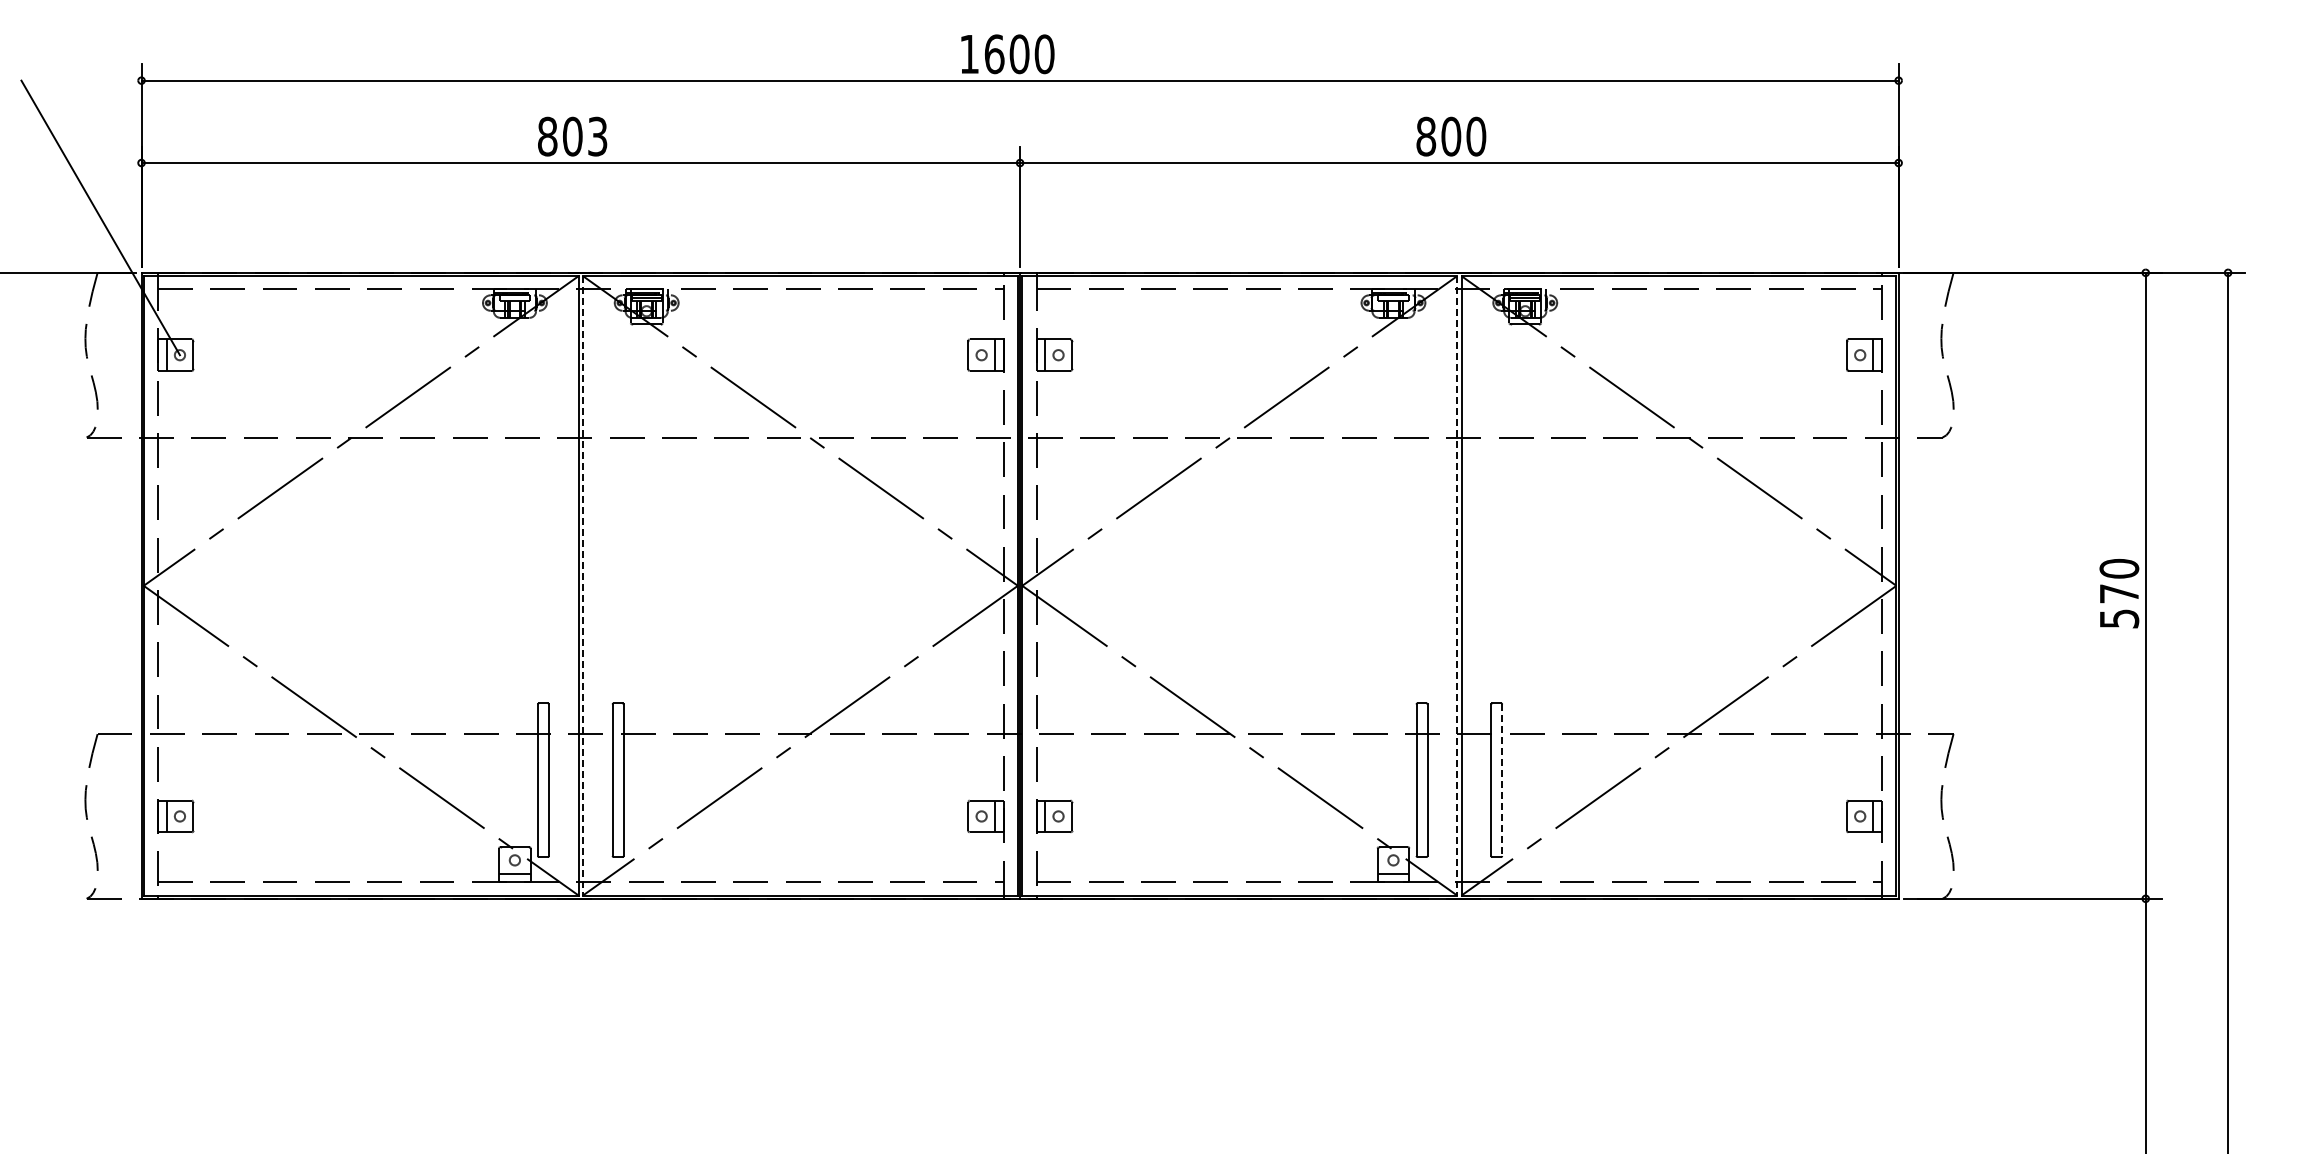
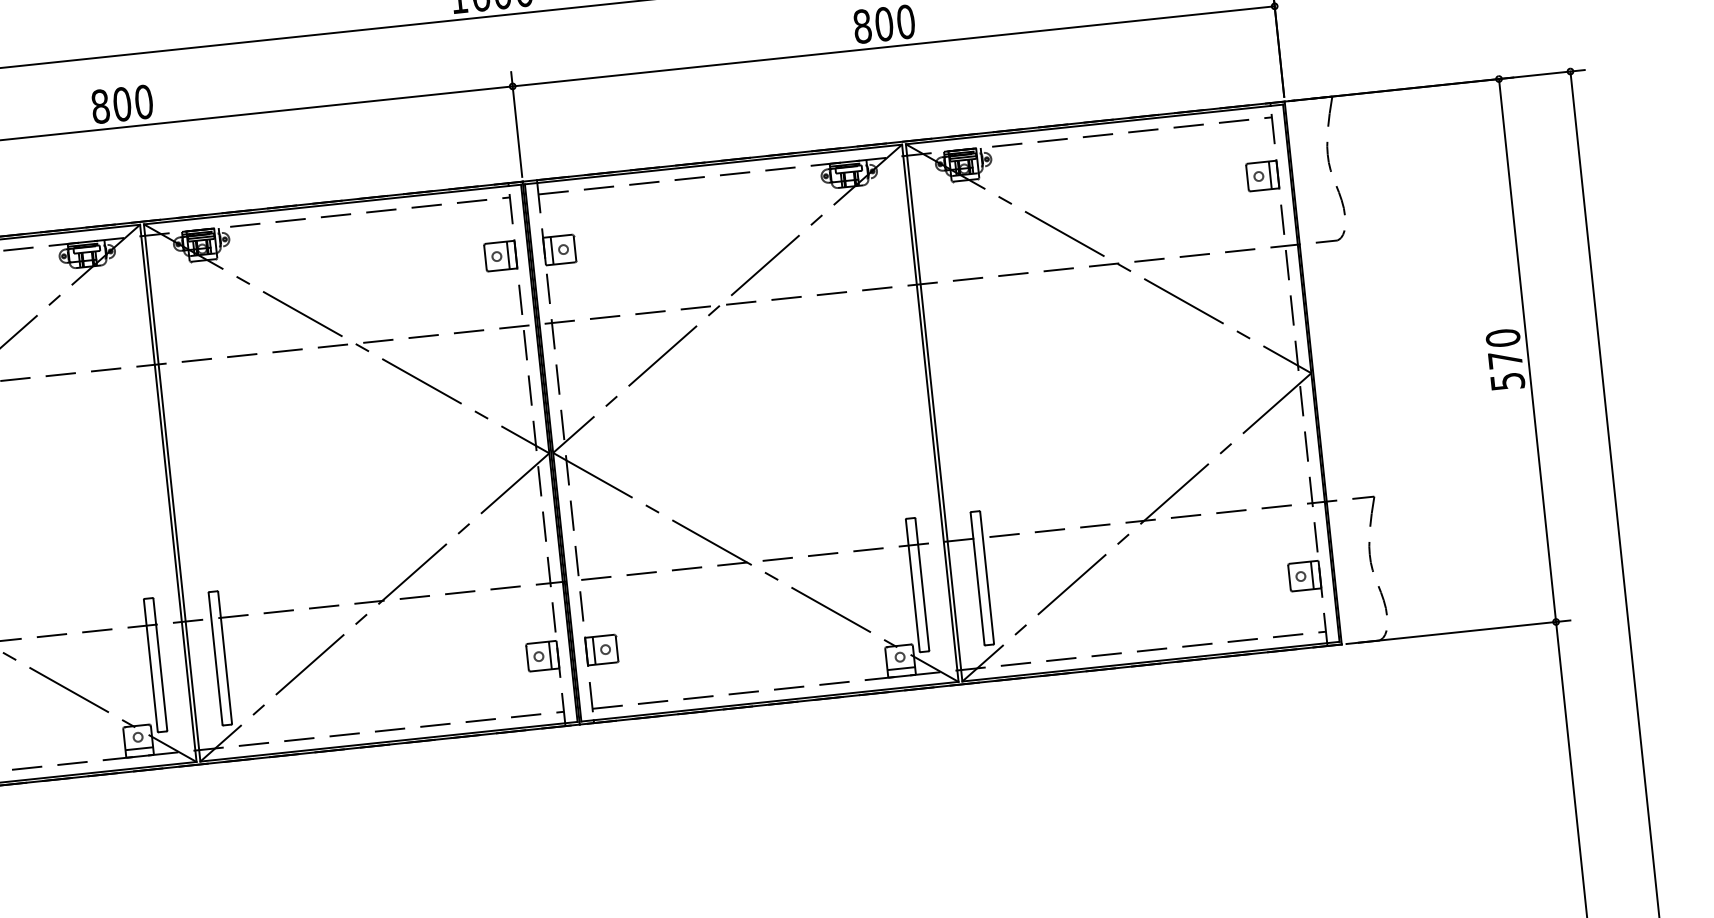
text: (597, 136) -> (143, 101), 803 -> 800
line: (583, 585) -> (172, 492), dashed -> solid
line: (1457, 585) -> (930, 412), dashed -> solid
line: (1502, 780) -> (987, 577), dashed -> solid

